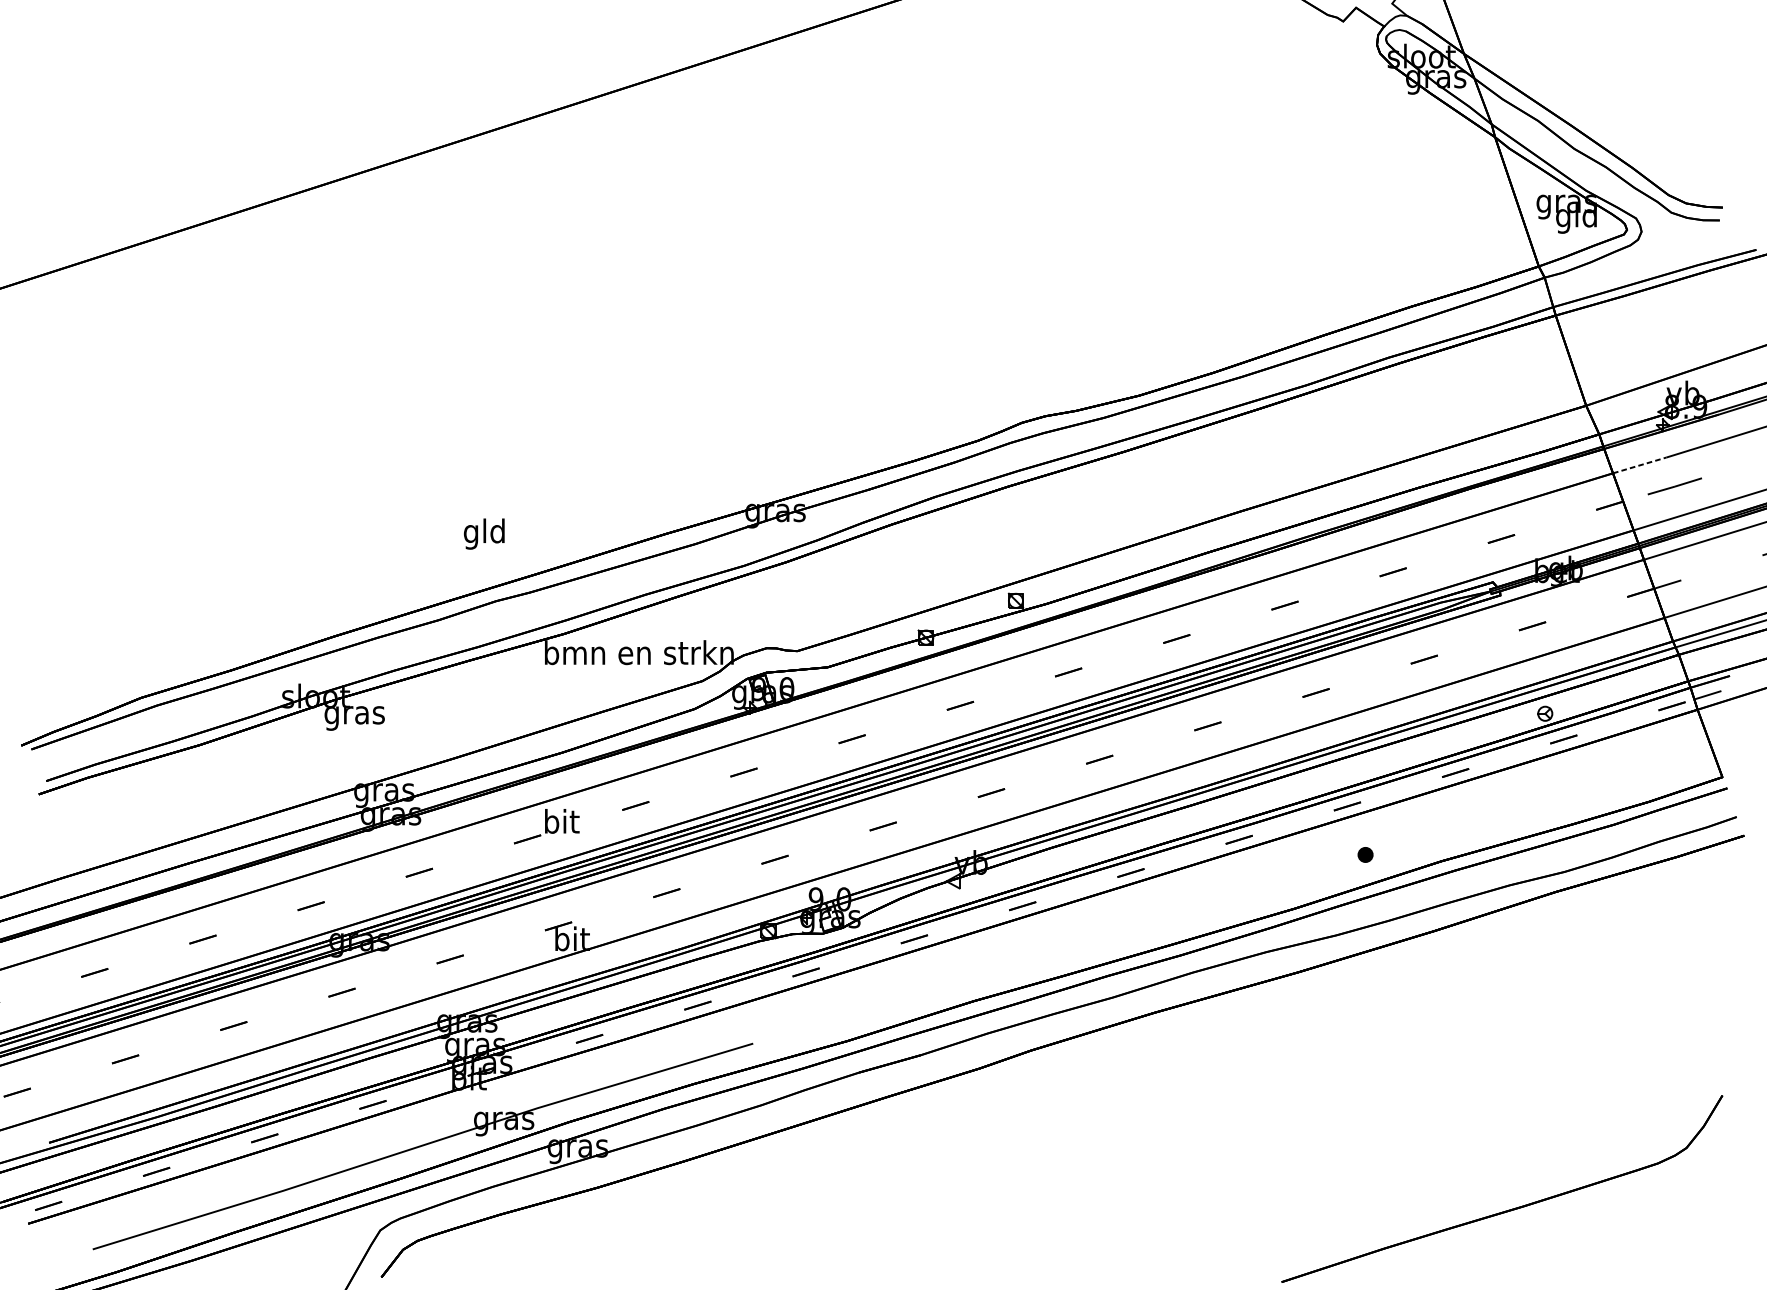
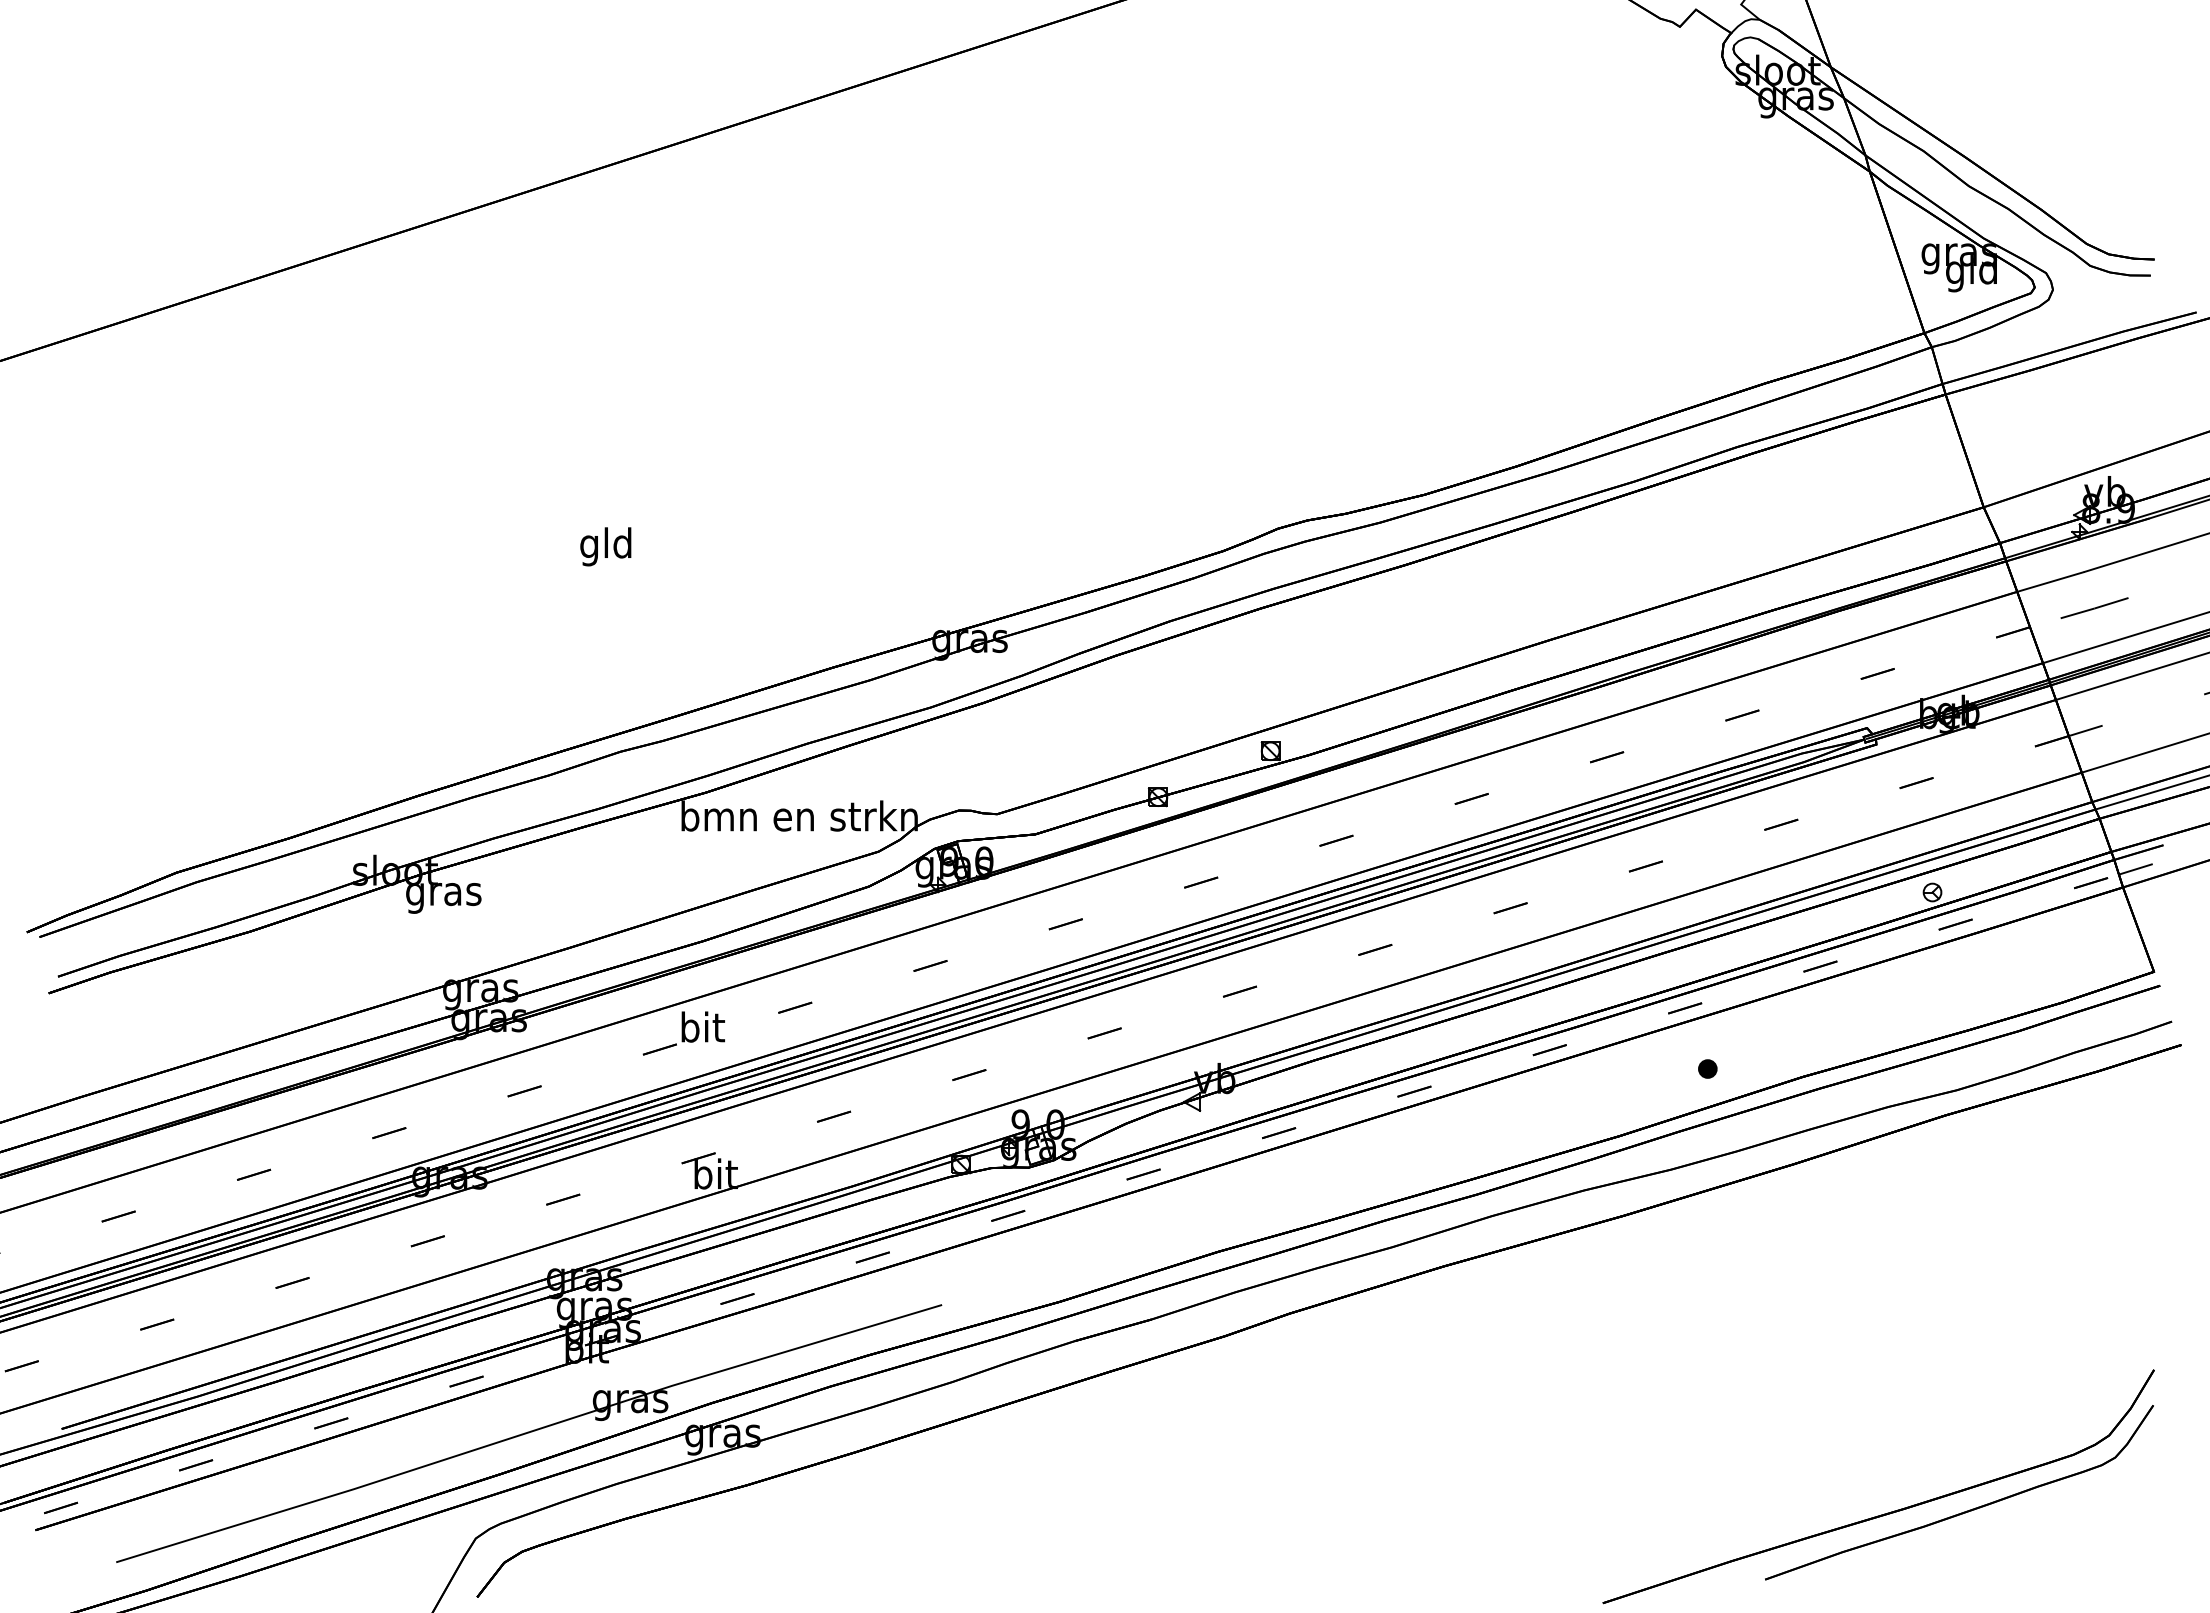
line: (1639, 465) -> (2050, 582), dashed -> solid
text: (484, 533) -> (605, 546), moved
part: (1572, 1207) -> (1966, 1510), added

